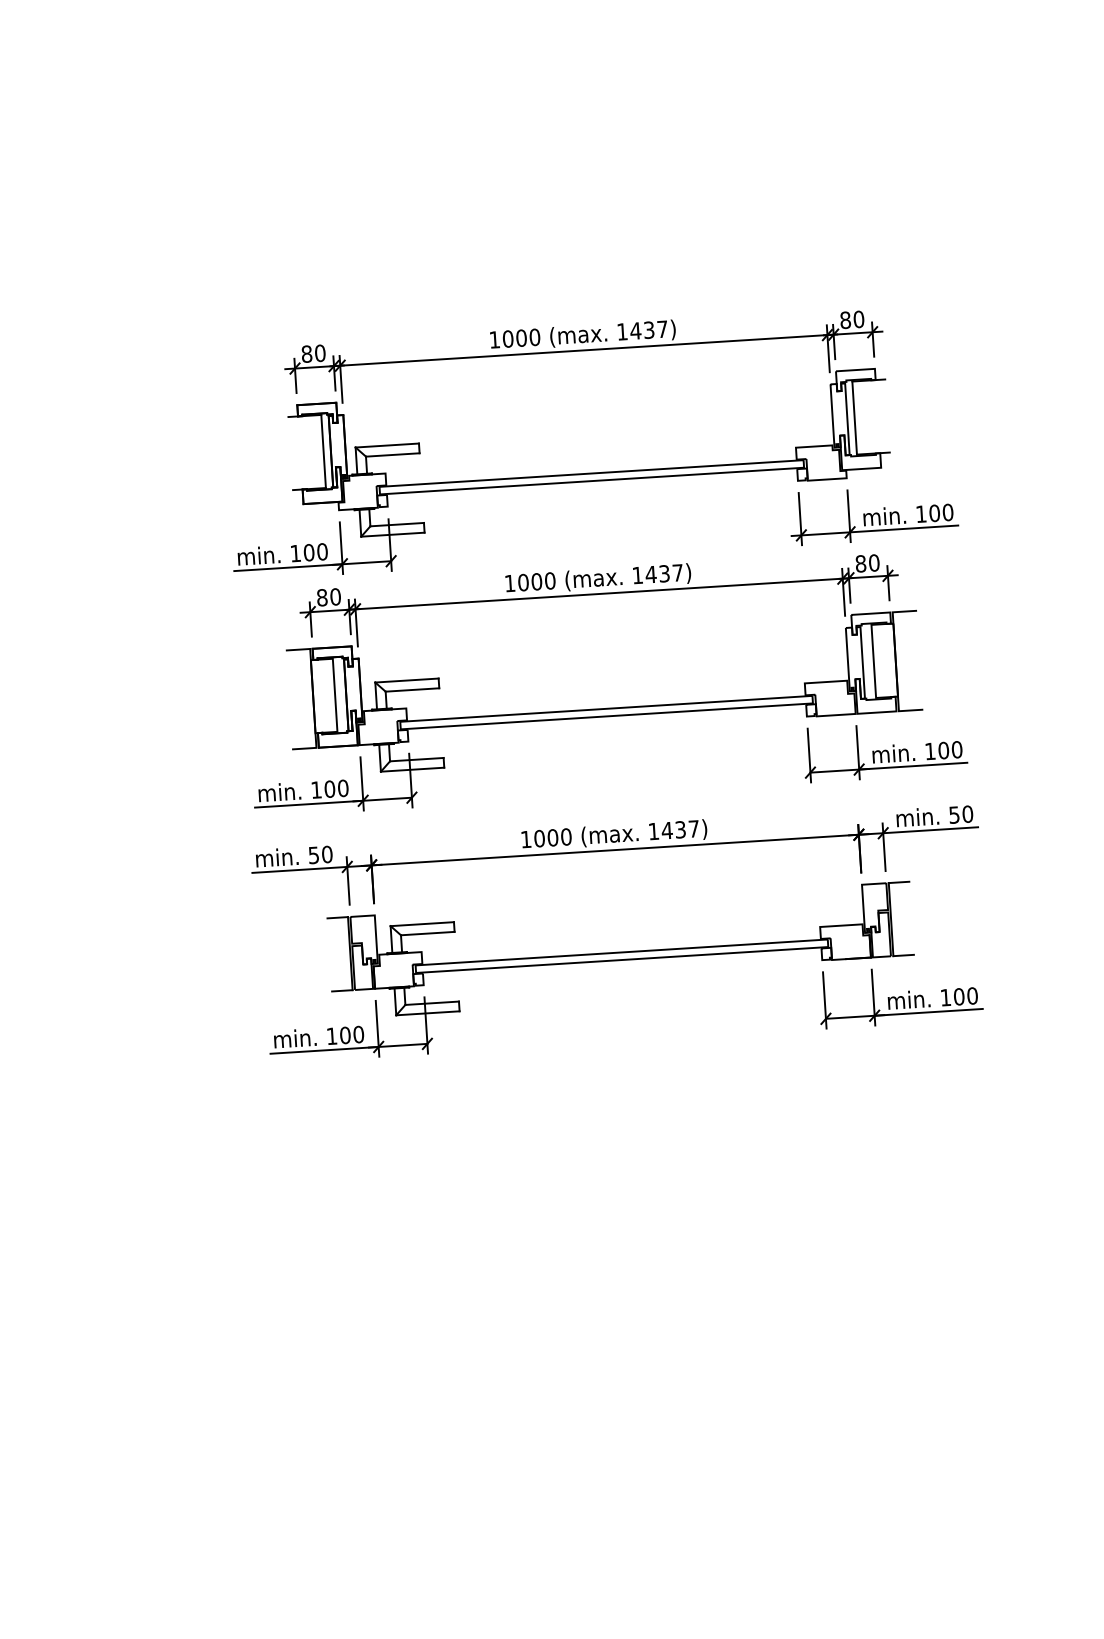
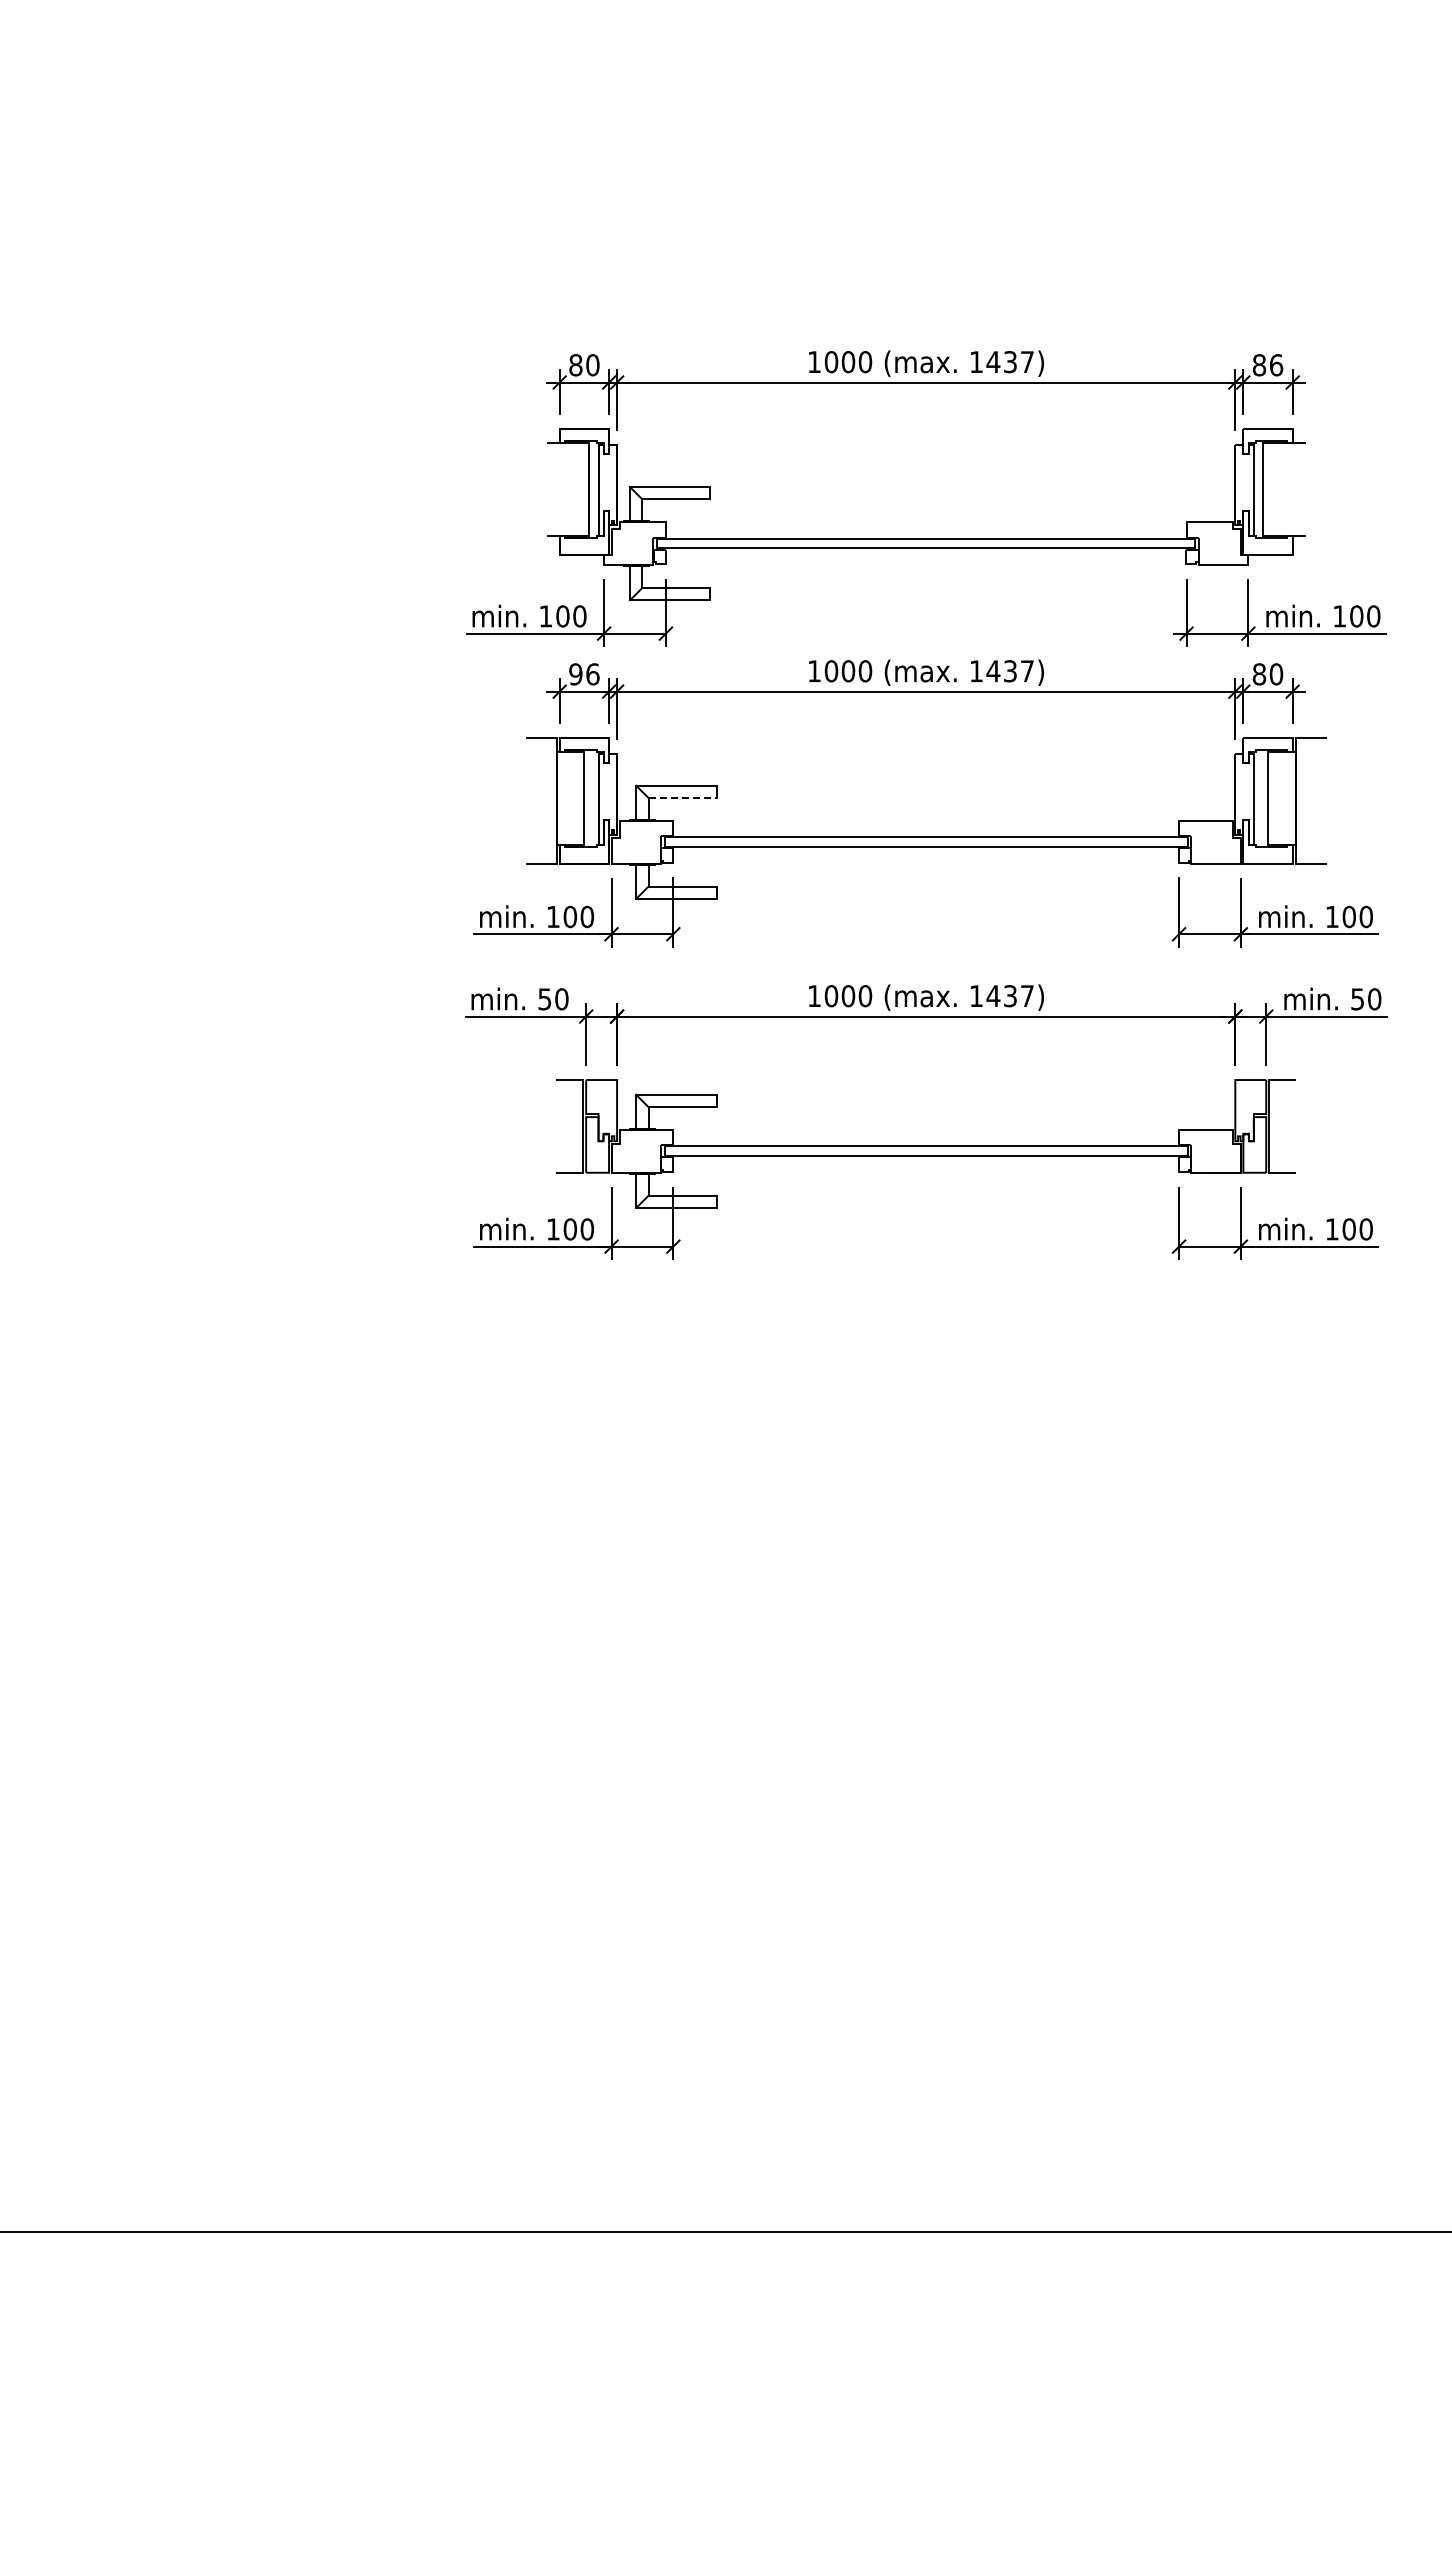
text: (859, 319) -> (1276, 365), 80 -> 86
text: (329, 597) -> (584, 674), 80 -> 96
line: (413, 690) -> (683, 798), solid -> dashed

